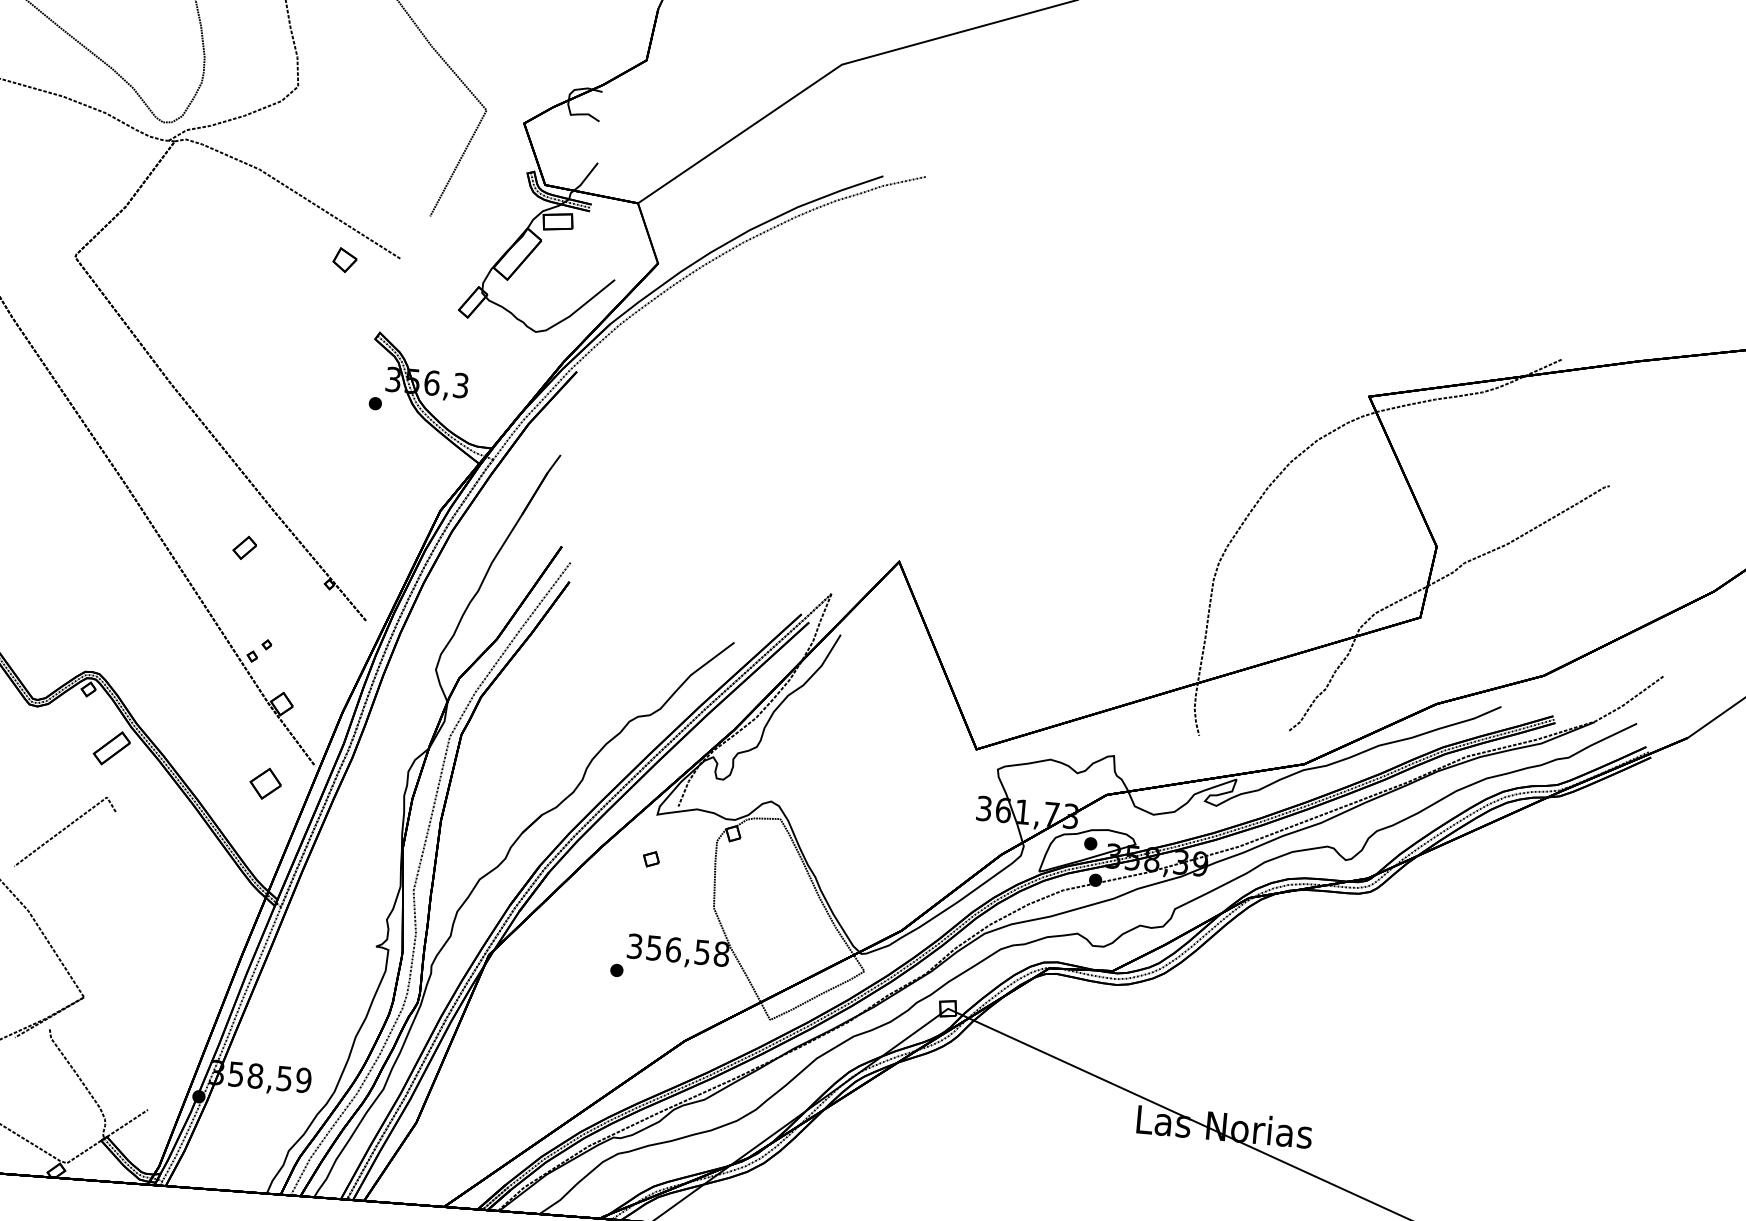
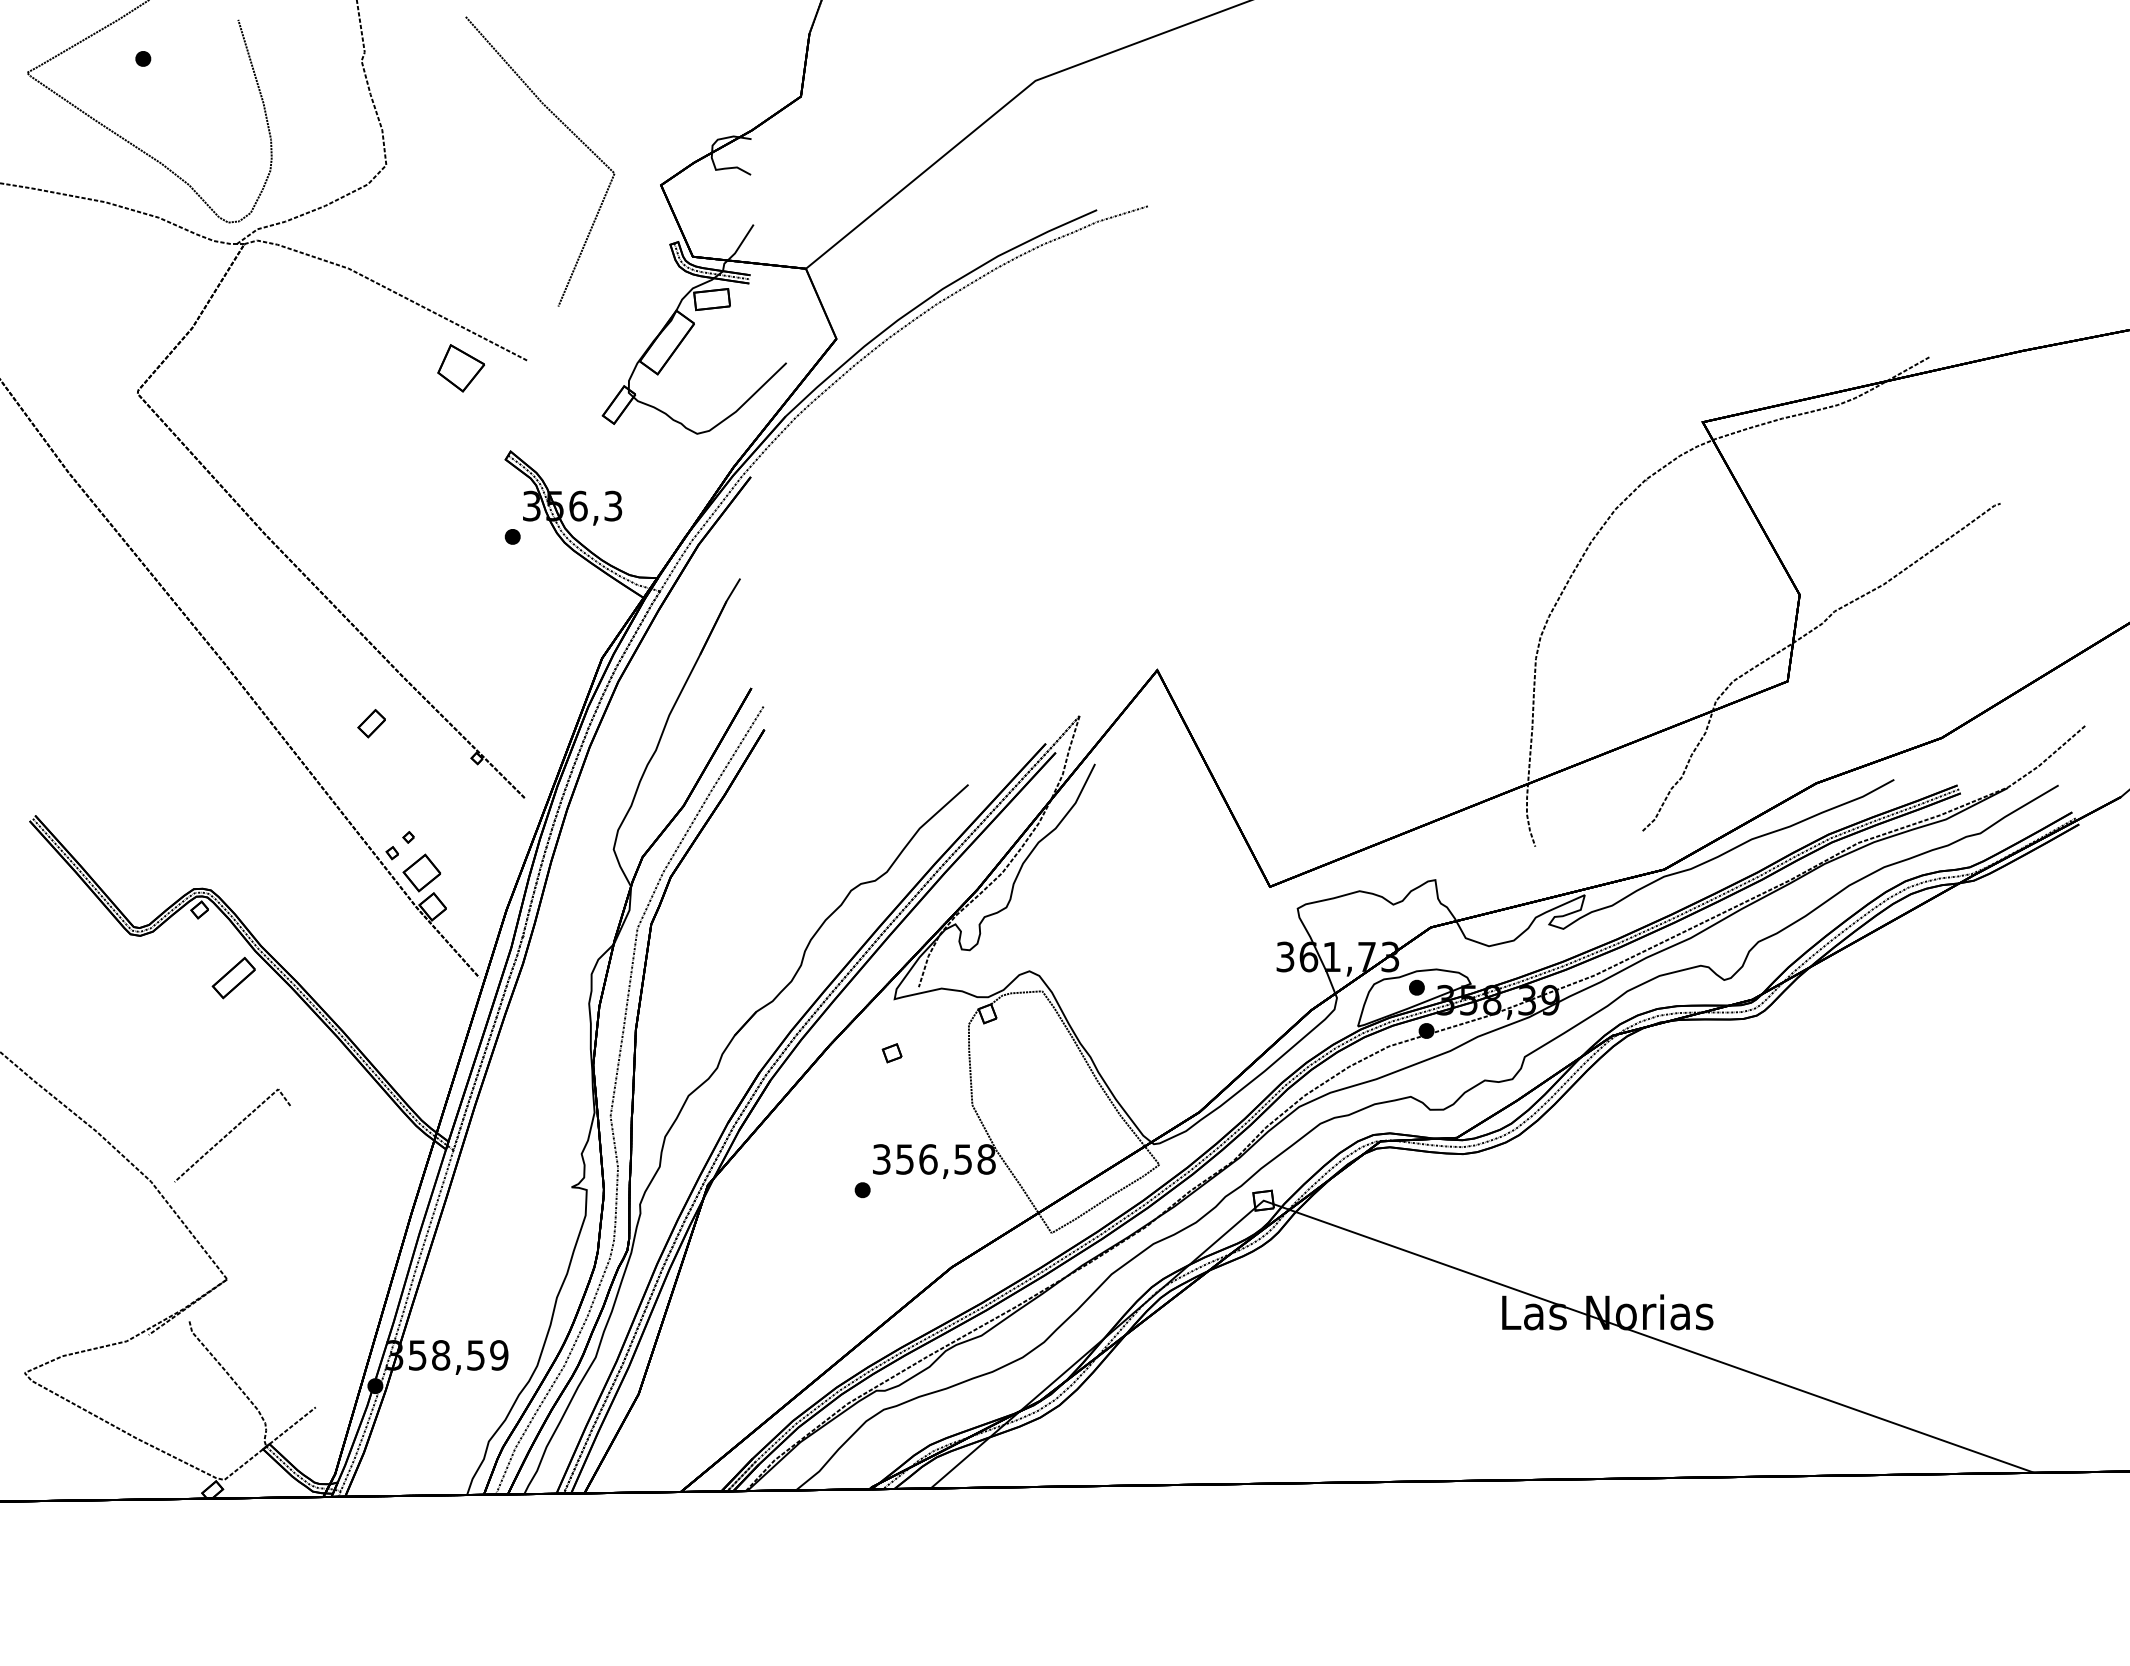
part: (344, 260) -> (460, 368), size x1.67
part: (265, 783) -> (421, 872), moved
line: (64, 830) -> (230, 1133), moved

